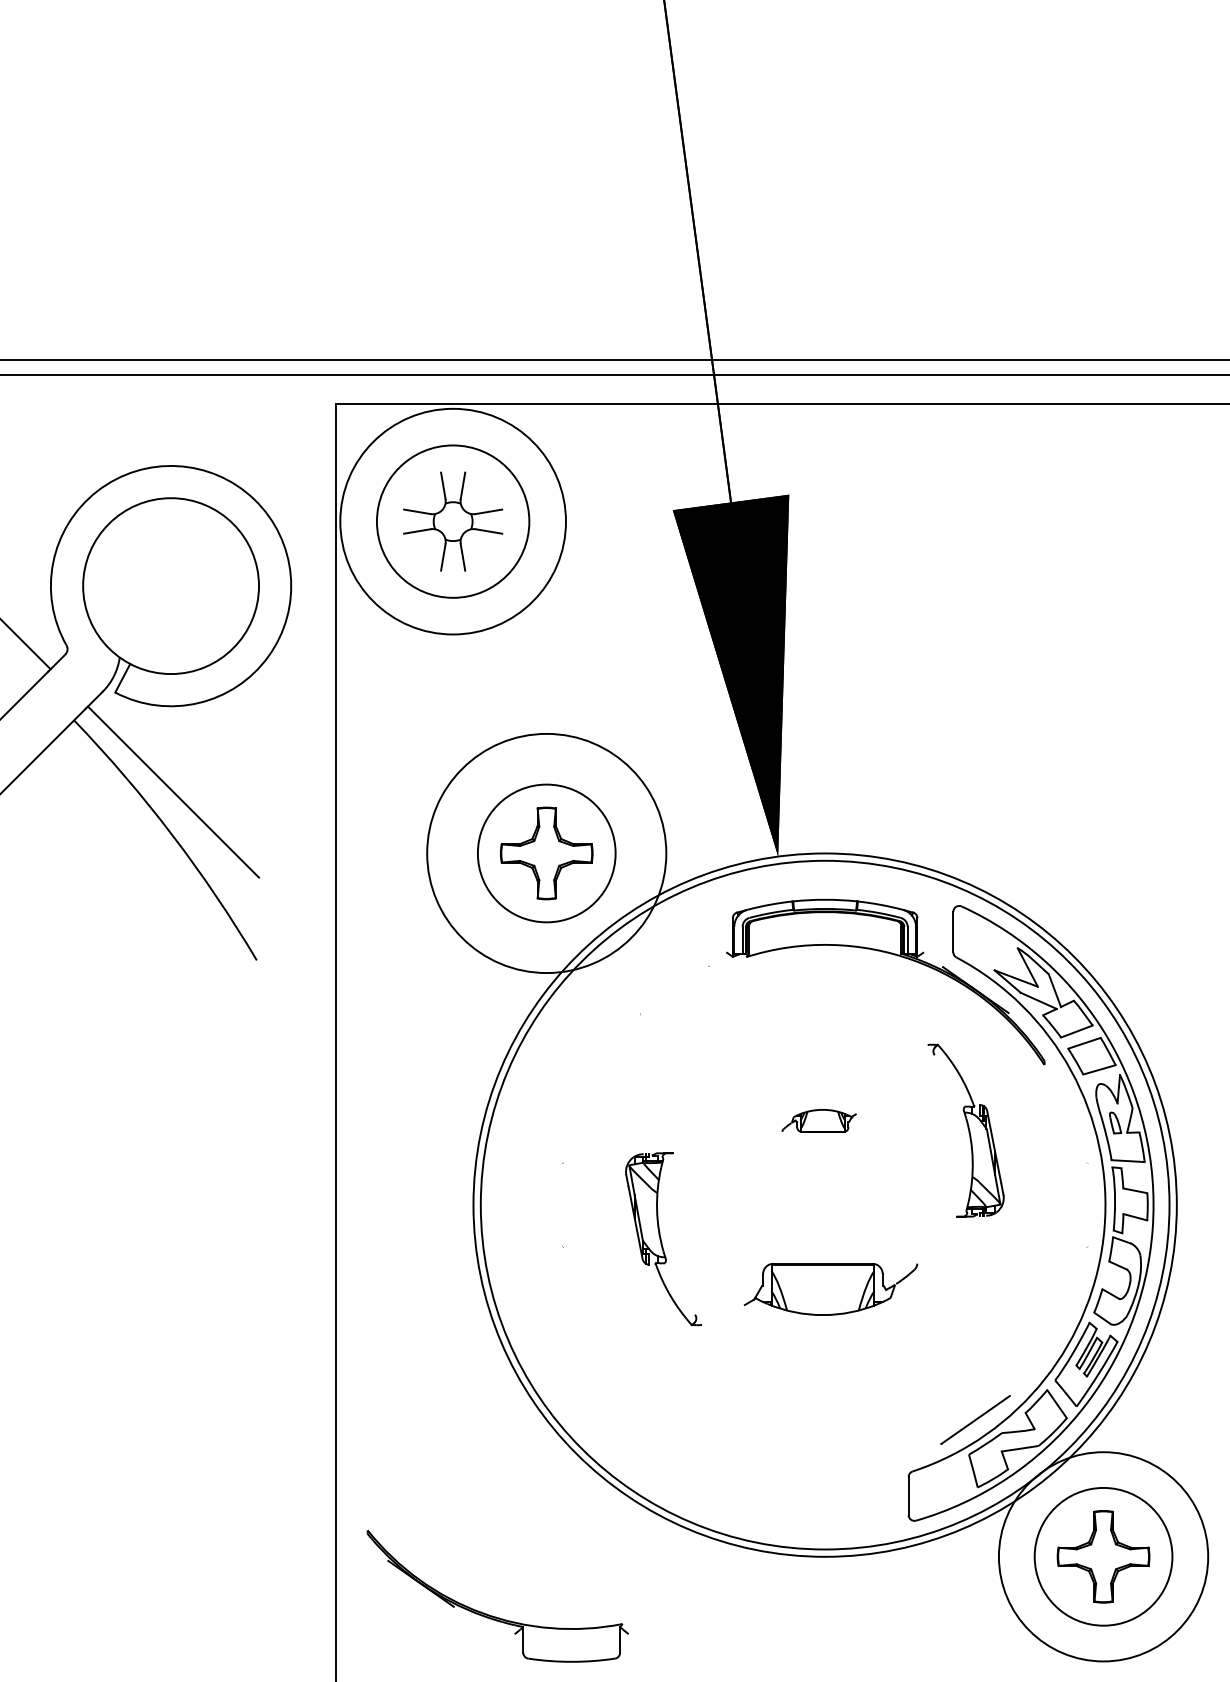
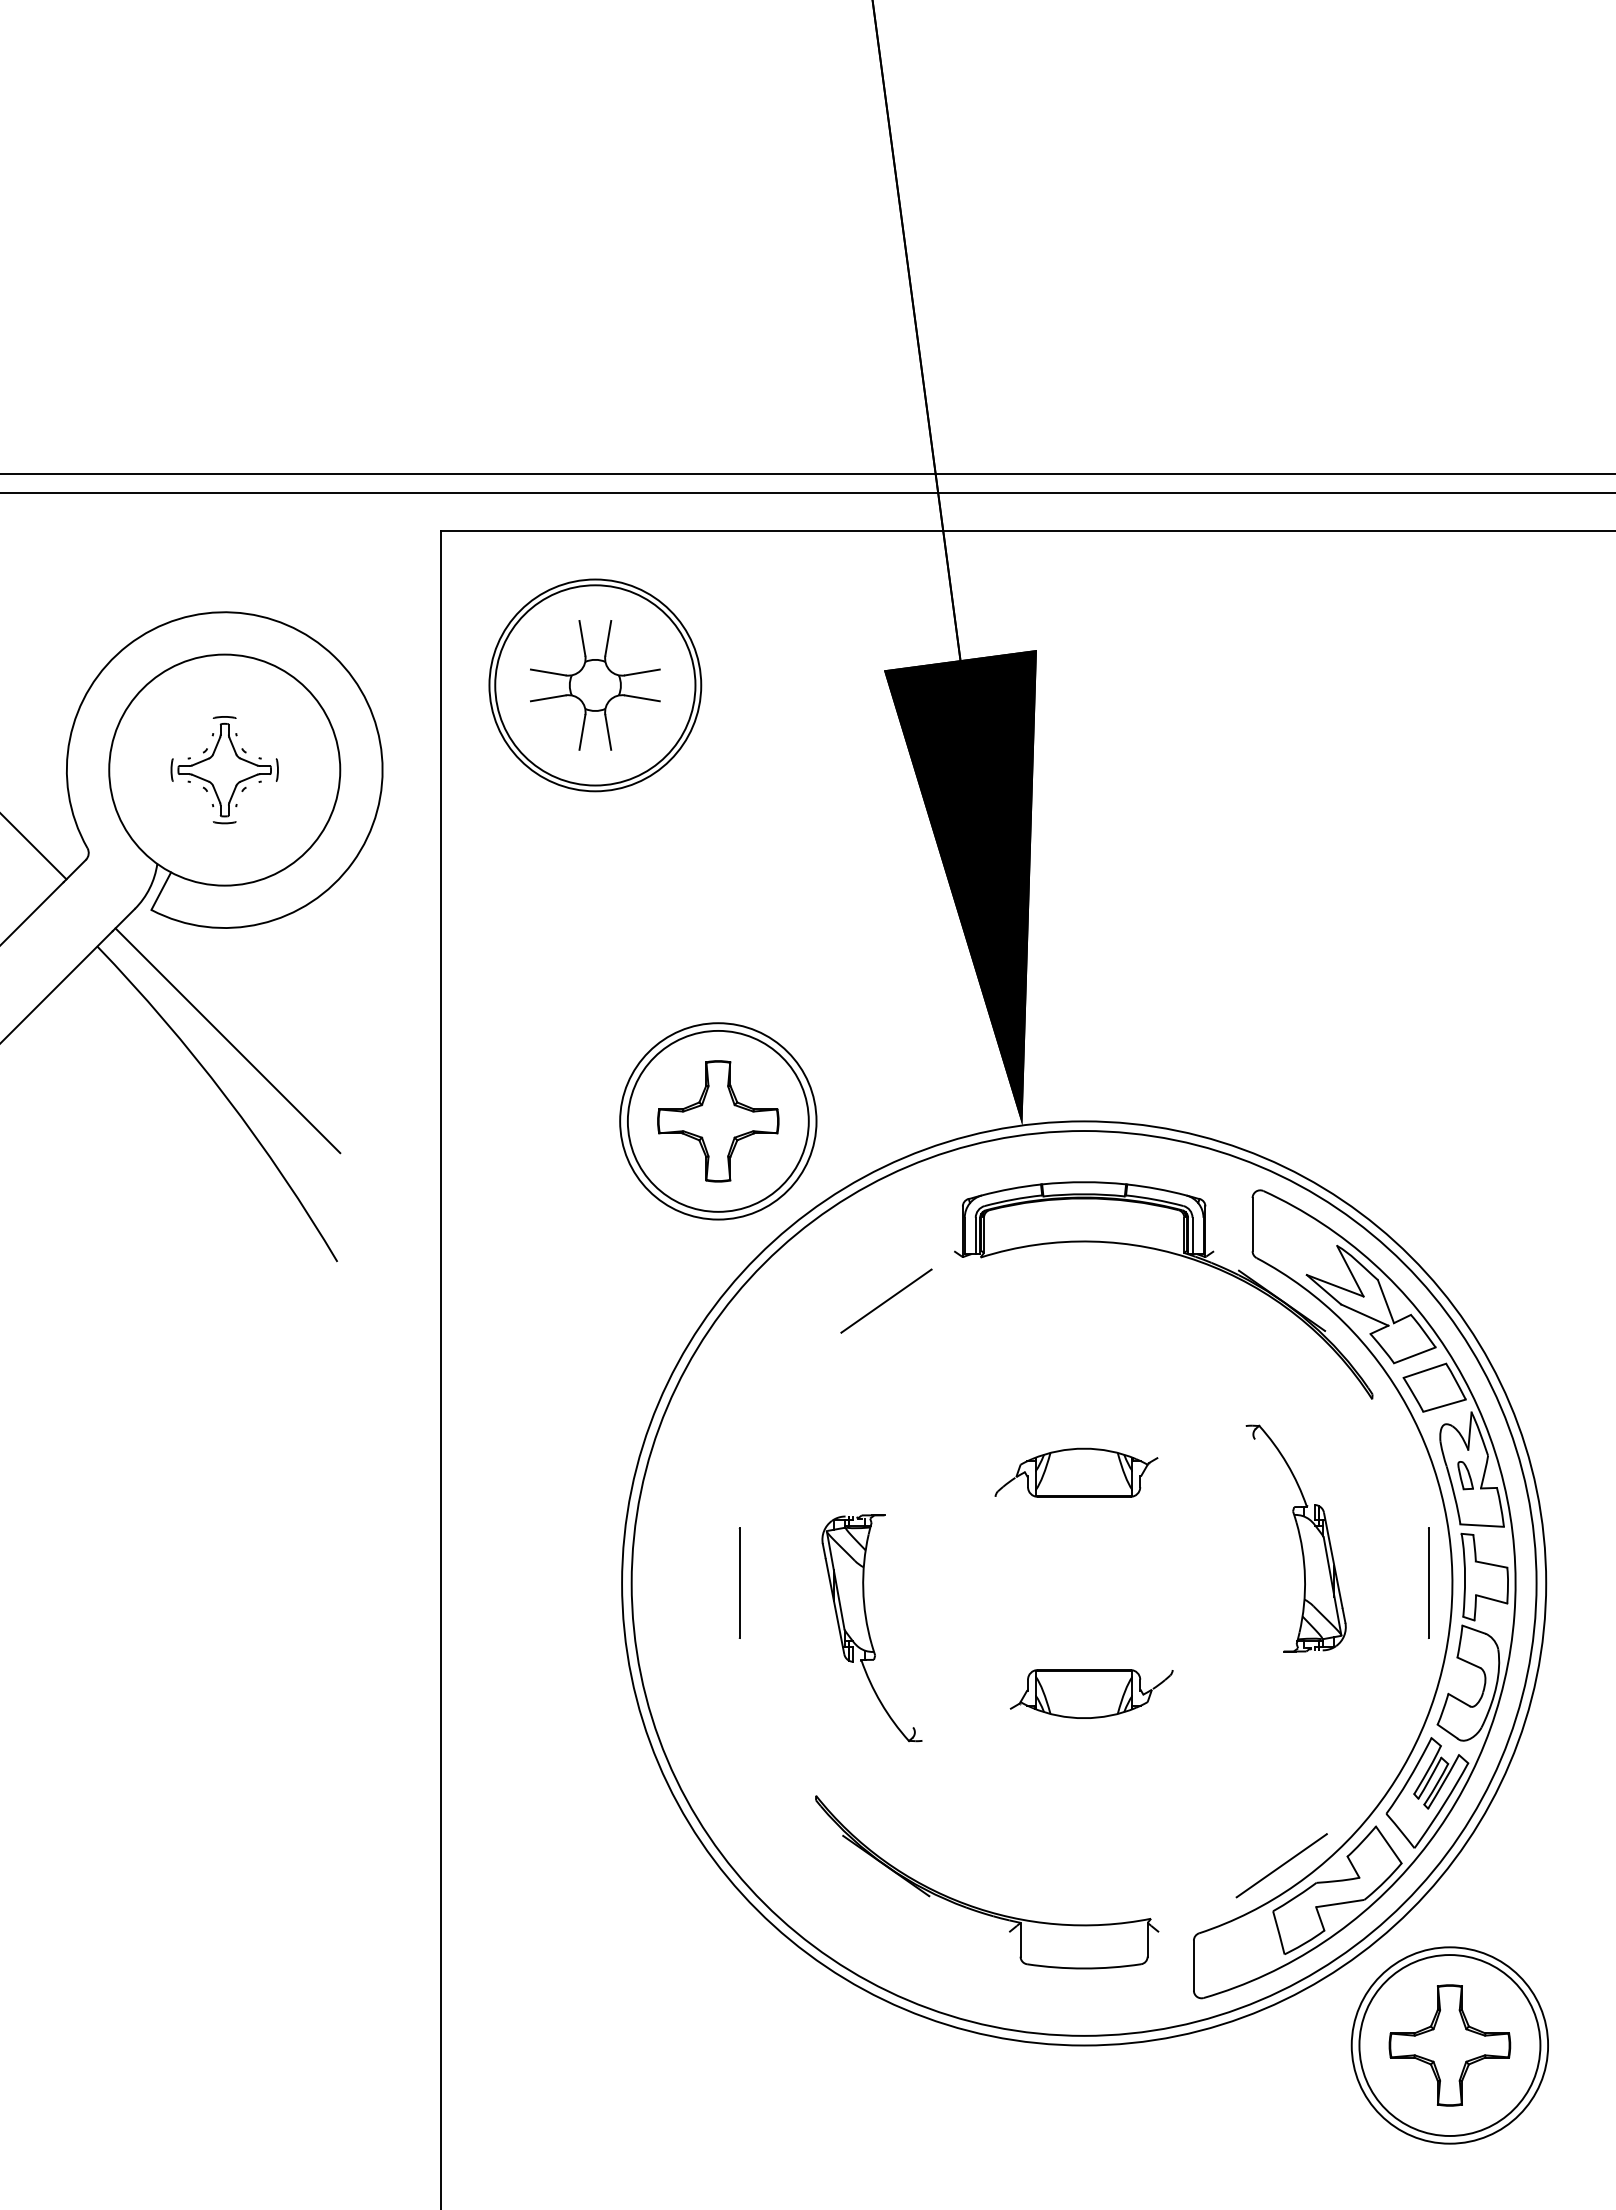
circle: (453, 521) -> (595, 685), size x0.71
part: (170, 586) -> (224, 770), added
circle: (546, 853) -> (718, 1121), size x0.62
line: (674, 989) -> (886, 1300), added
part: (819, 1120) -> (1076, 1472), size x1.67
part: (965, 1130) -> (1295, 1538), moved
line: (562, 1205) -> (739, 1583), added
line: (1087, 1205) -> (1428, 1583), added
part: (830, 1288) -> (1091, 1693), size x0.71
circle: (1103, 1556) -> (1449, 2045), size x0.71
part: (491, 1615) -> (978, 1907), moved

